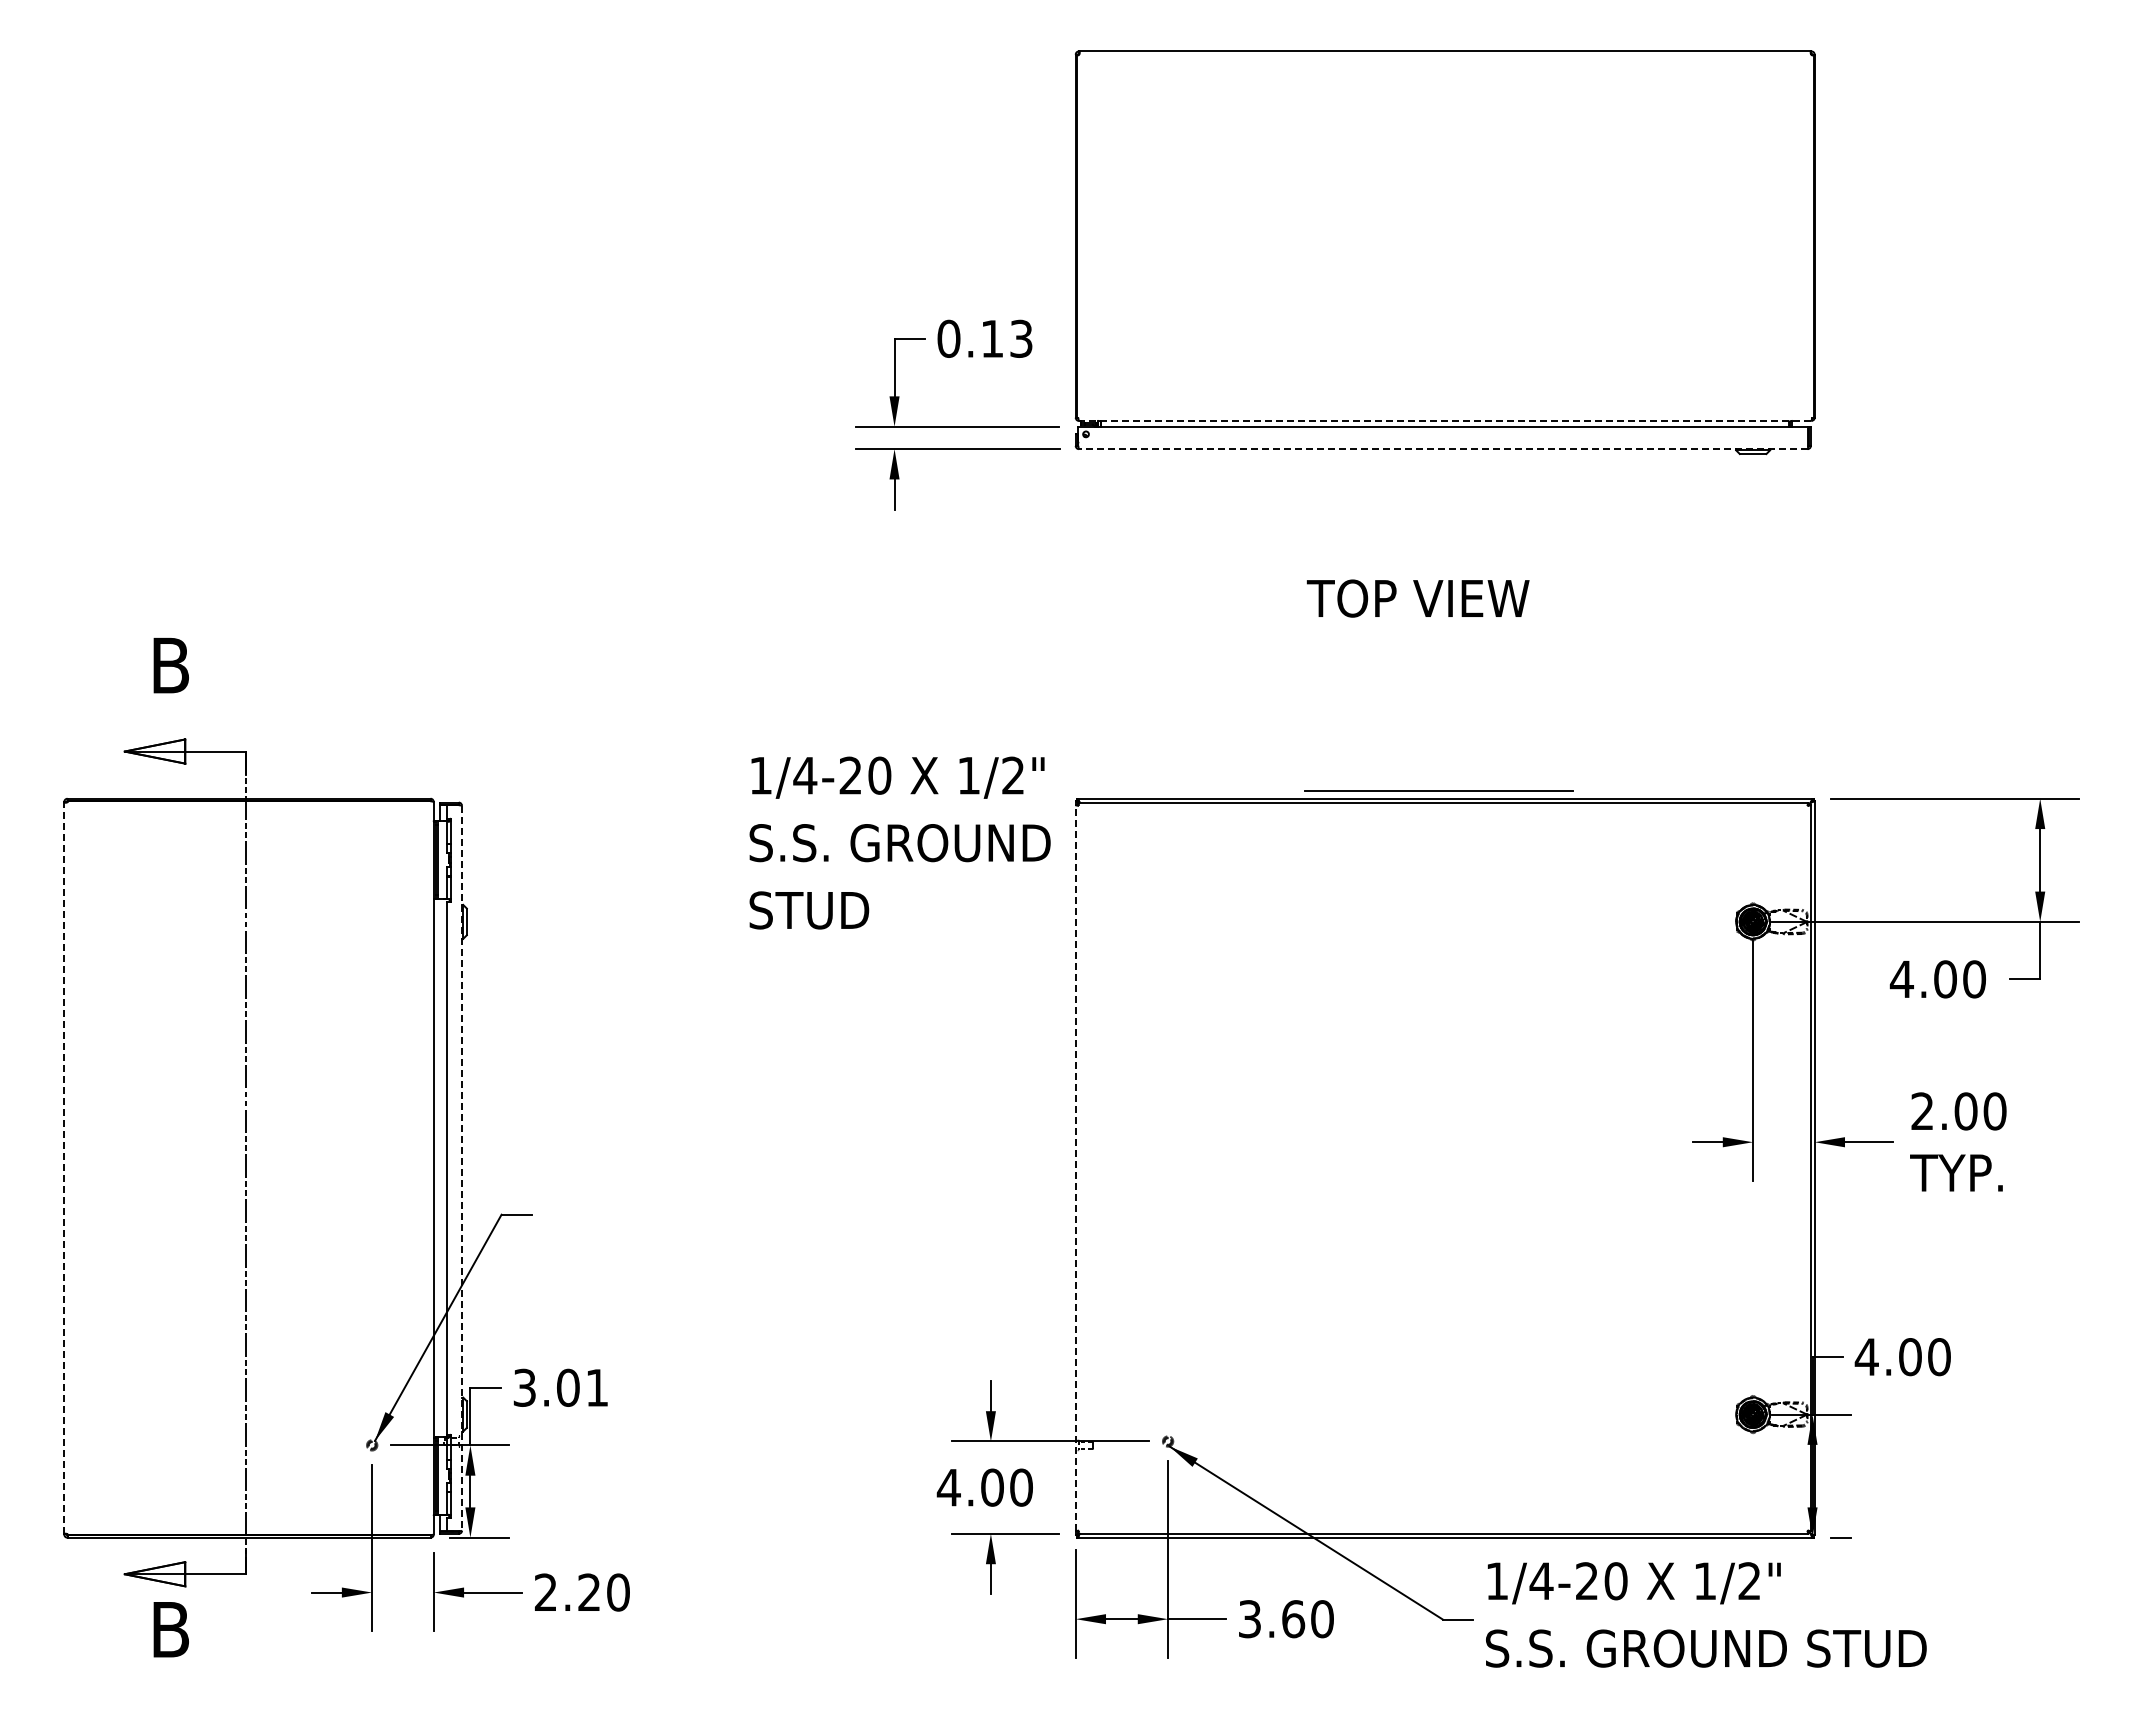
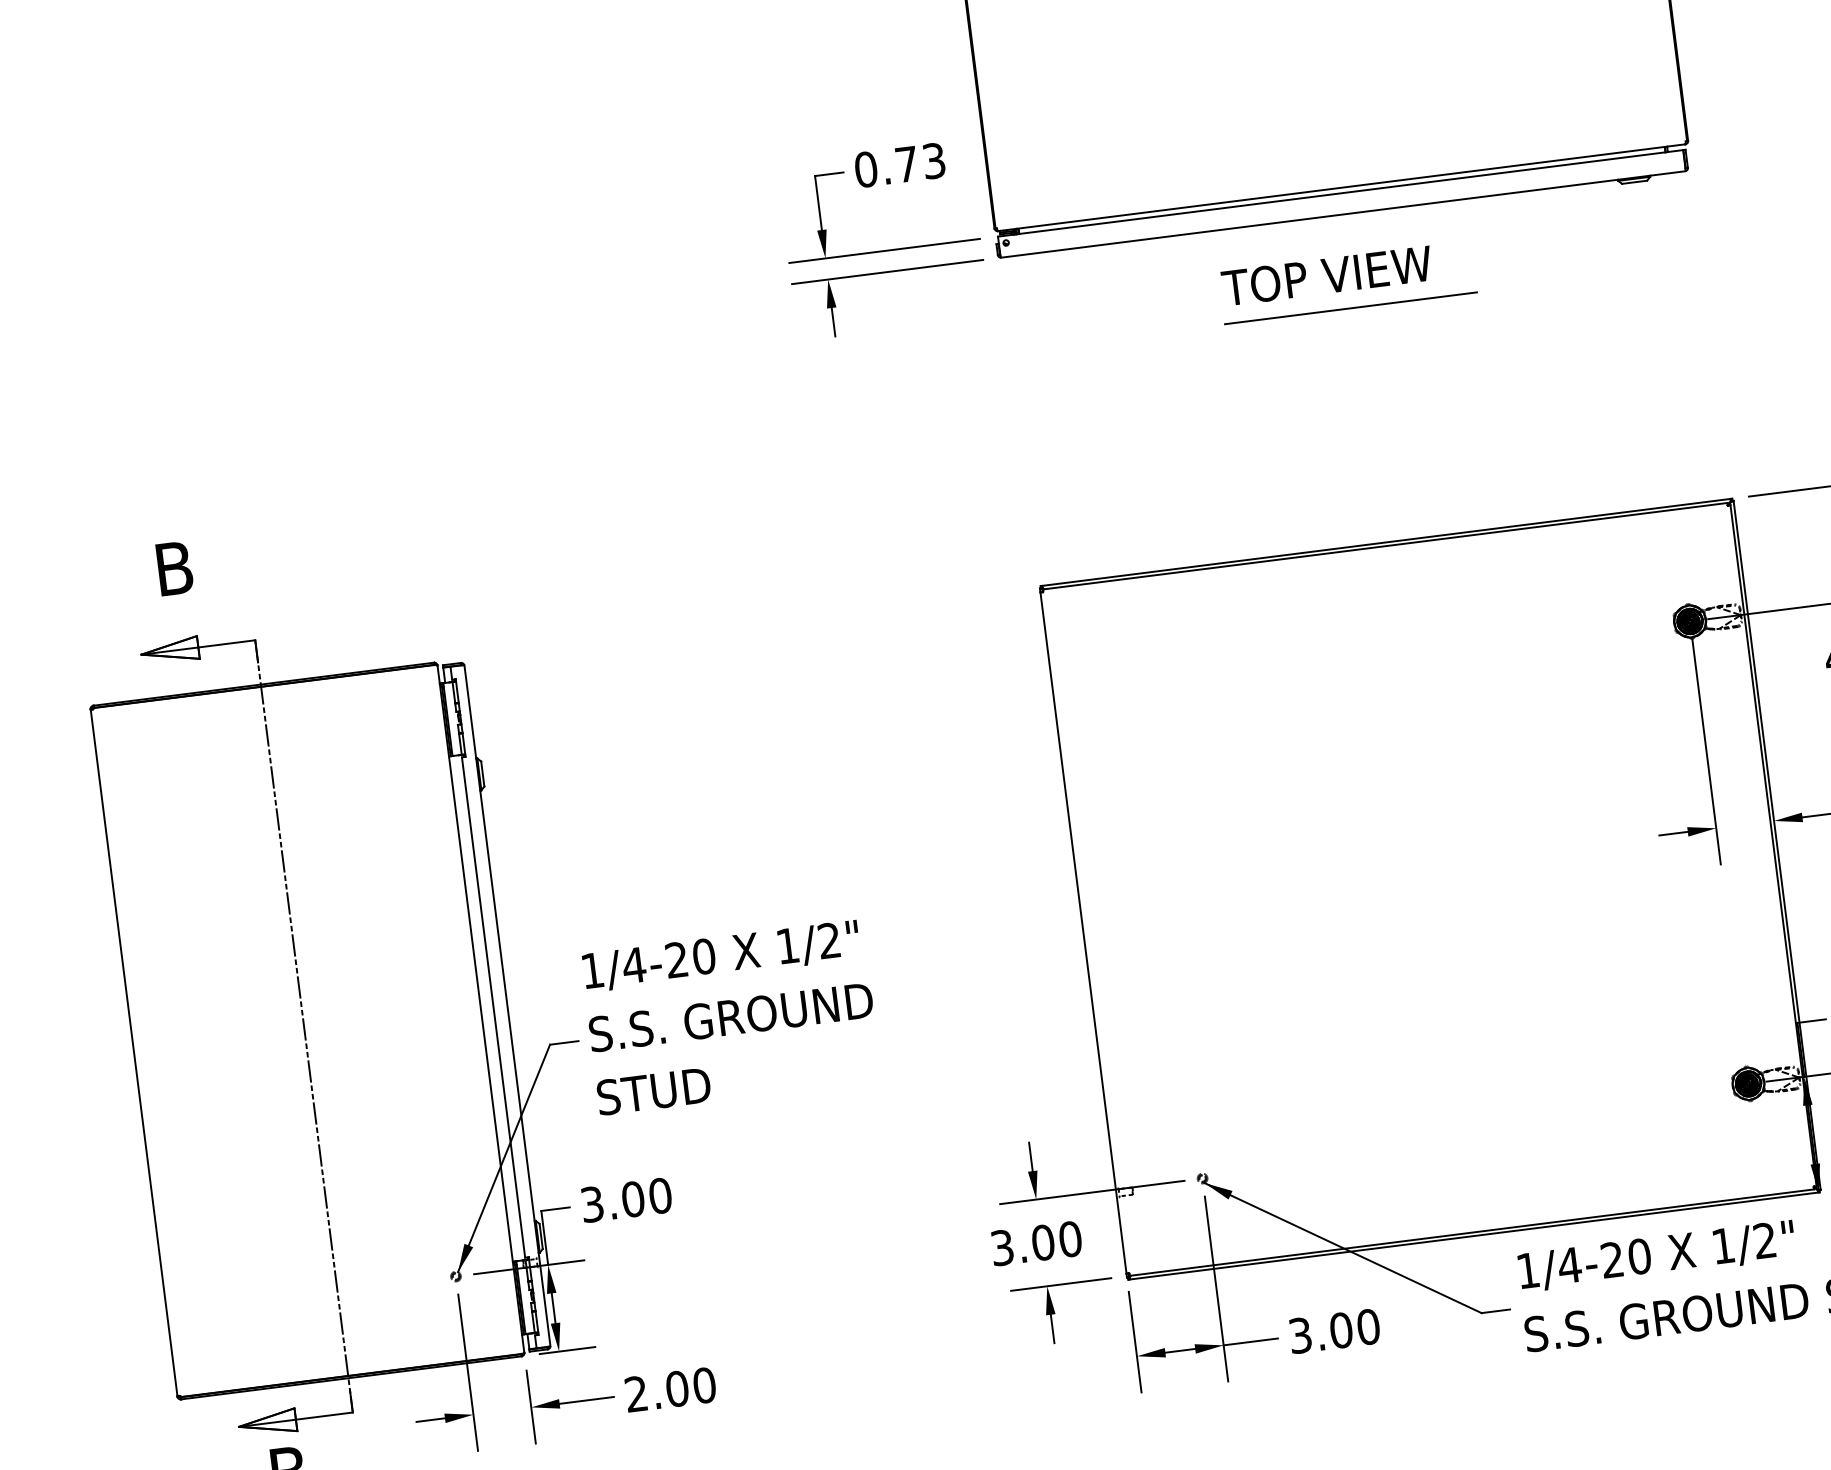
text: (992, 338) -> (906, 164), 0.13 -> 0.73
line: (1445, 420) -> (1341, 187), dashed -> solid
line: (1442, 449) -> (1342, 214), dashed -> solid
text: (1417, 598) -> (1326, 276), moved
line: (1438, 790) -> (1350, 308), moved
text: (899, 842) -> (730, 1016), moved
line: (1075, 1167) -> (1083, 932), dashed -> solid
line: (64, 1168) -> (134, 1053), dashed -> solid
line: (462, 1168) -> (507, 1005), dashed -> solid
text: (597, 1387) -> (660, 1195), 3.01 -> 3.00
text: (948, 1487) -> (1001, 1247), 4.00 -> 3.00
text: (589, 1592) -> (677, 1388), 2.20 -> 2.00
text: (1293, 1619) -> (1341, 1330), 3.60 -> 3.00

